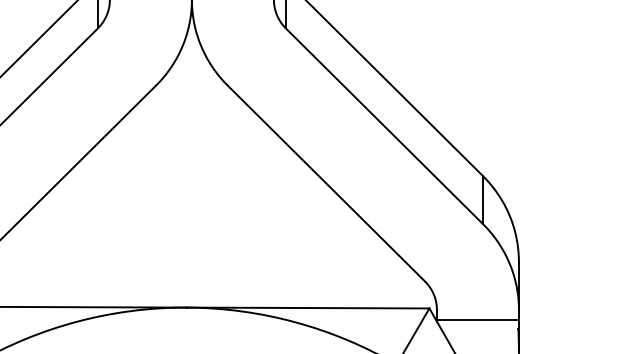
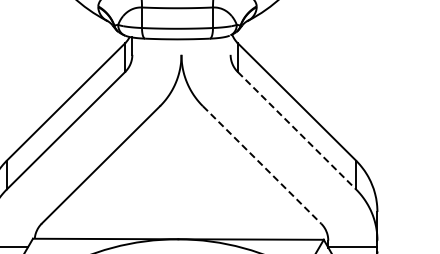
line: (385, 127) -> (297, 131), solid -> dashed
line: (327, 184) -> (262, 165), solid -> dashed

